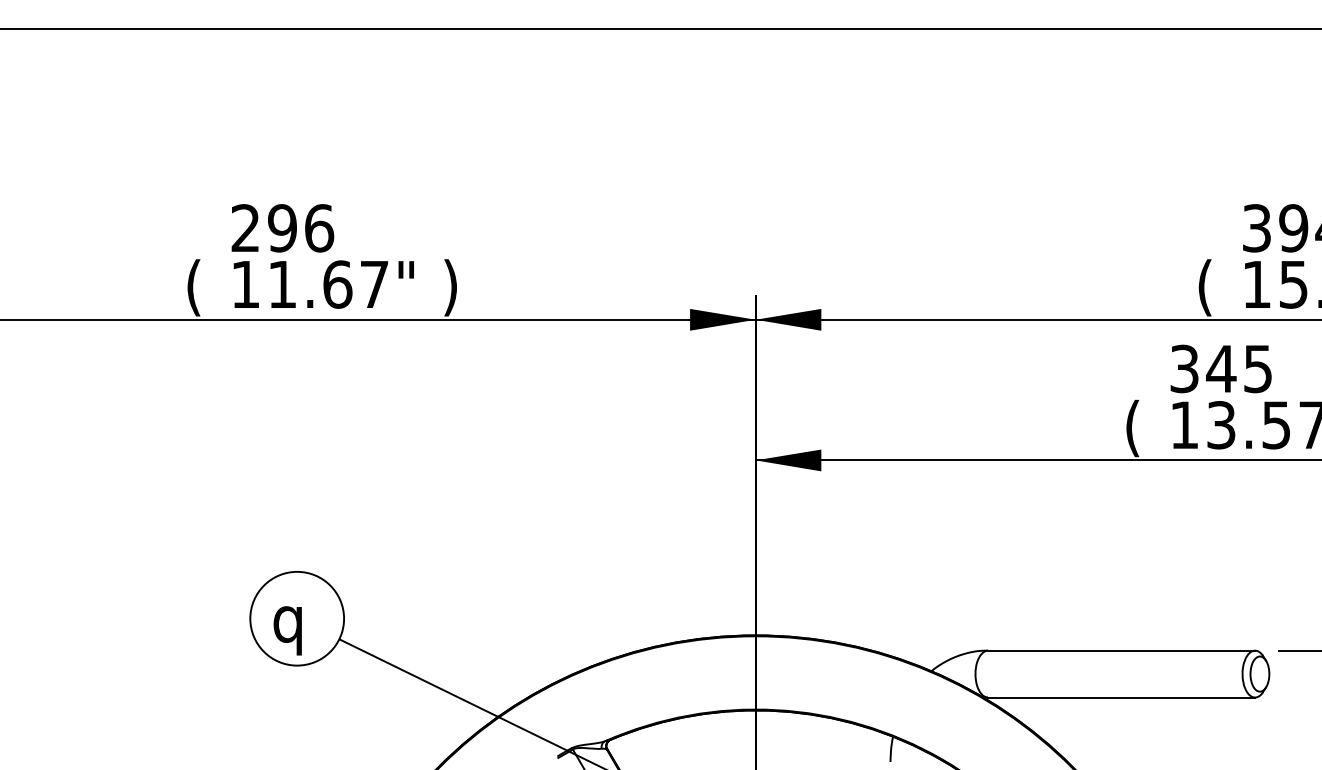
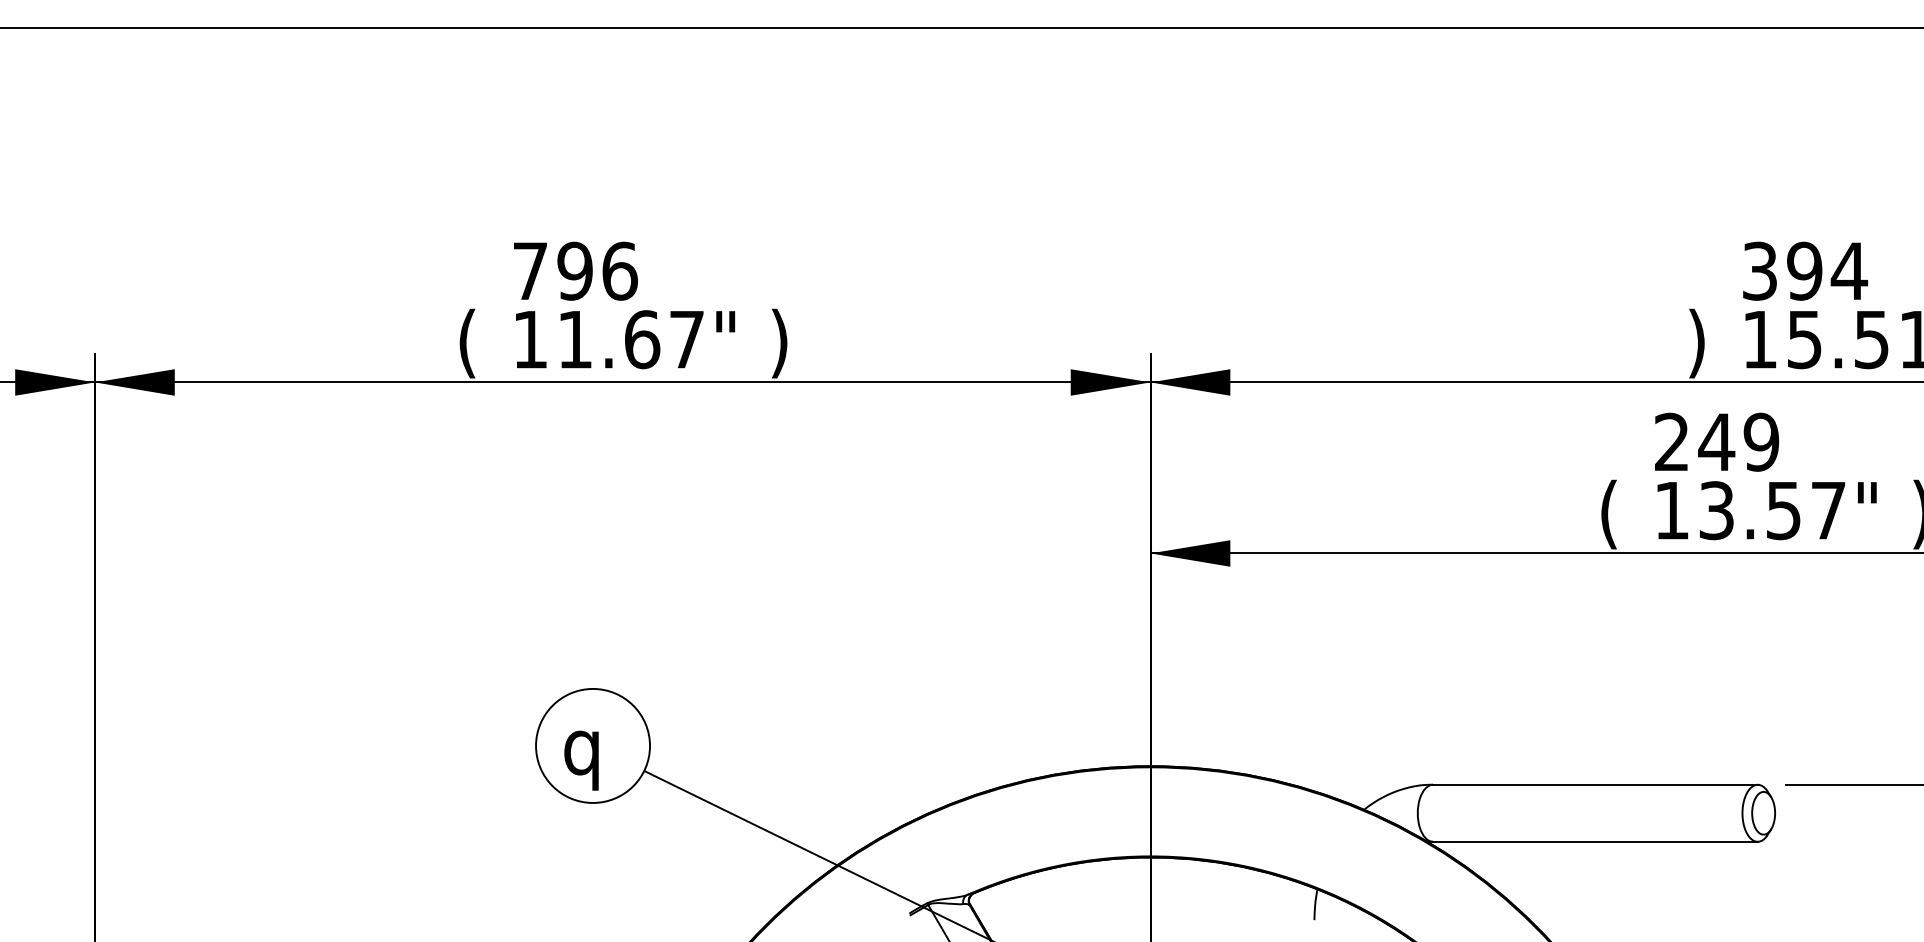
text: (244, 227) -> (529, 270), 296 -> 796
text: (1204, 287) -> (1696, 343), ( -> )
text: (1221, 368) -> (1717, 441), 345 -> 249

